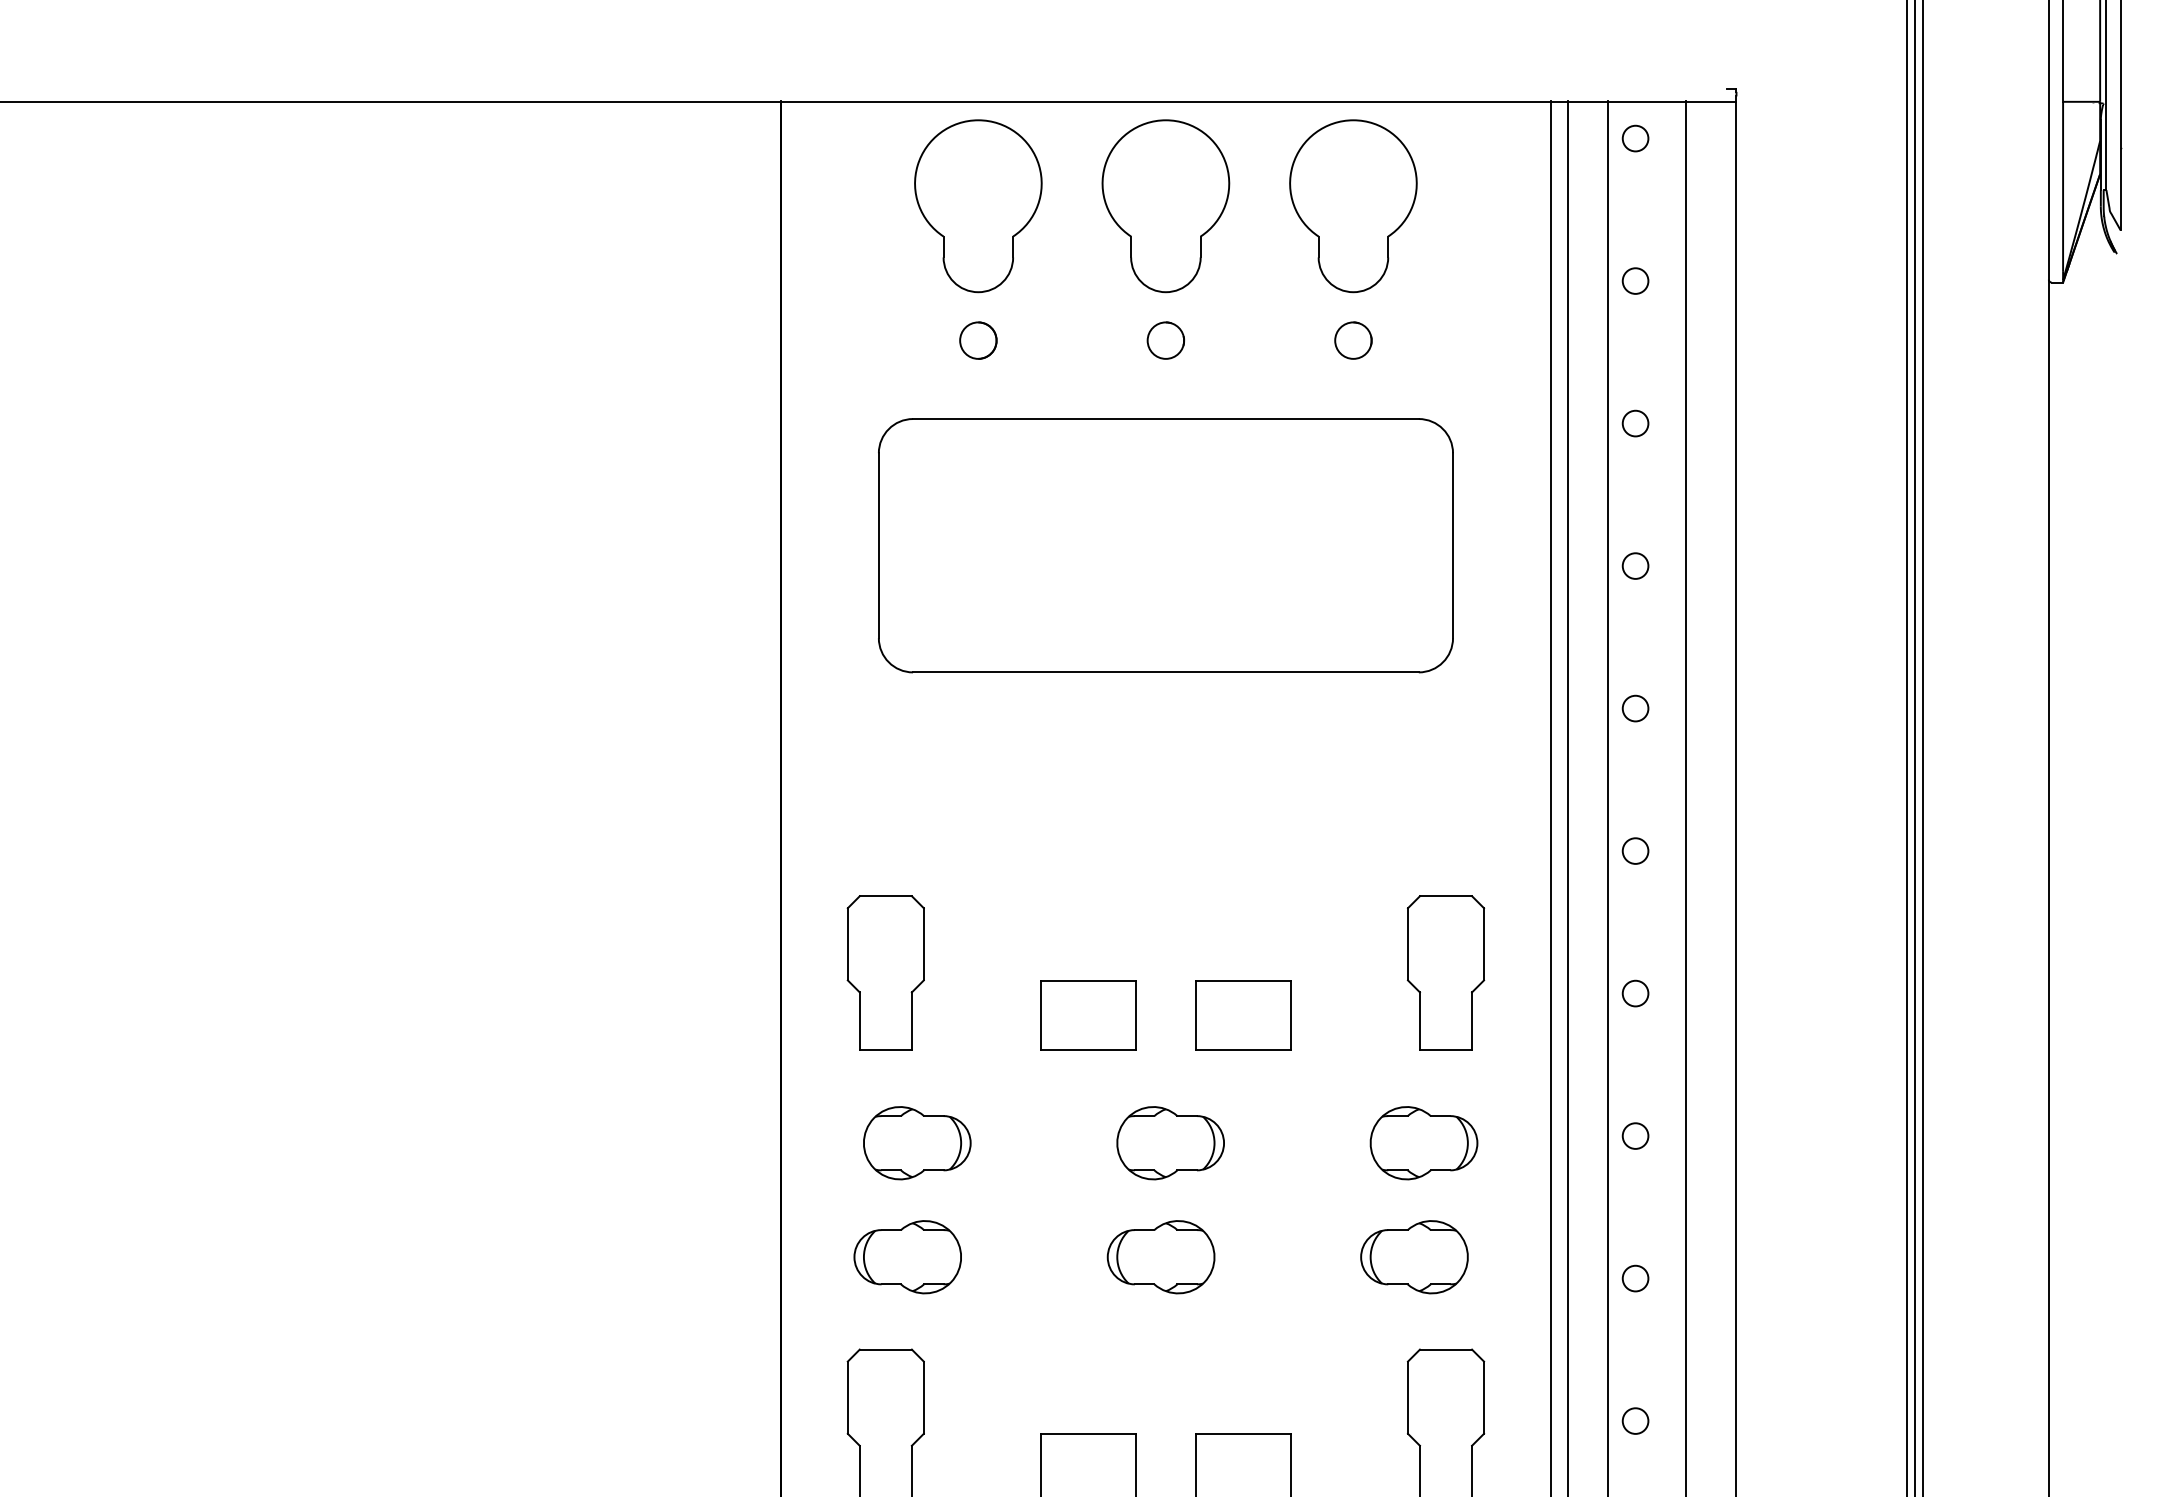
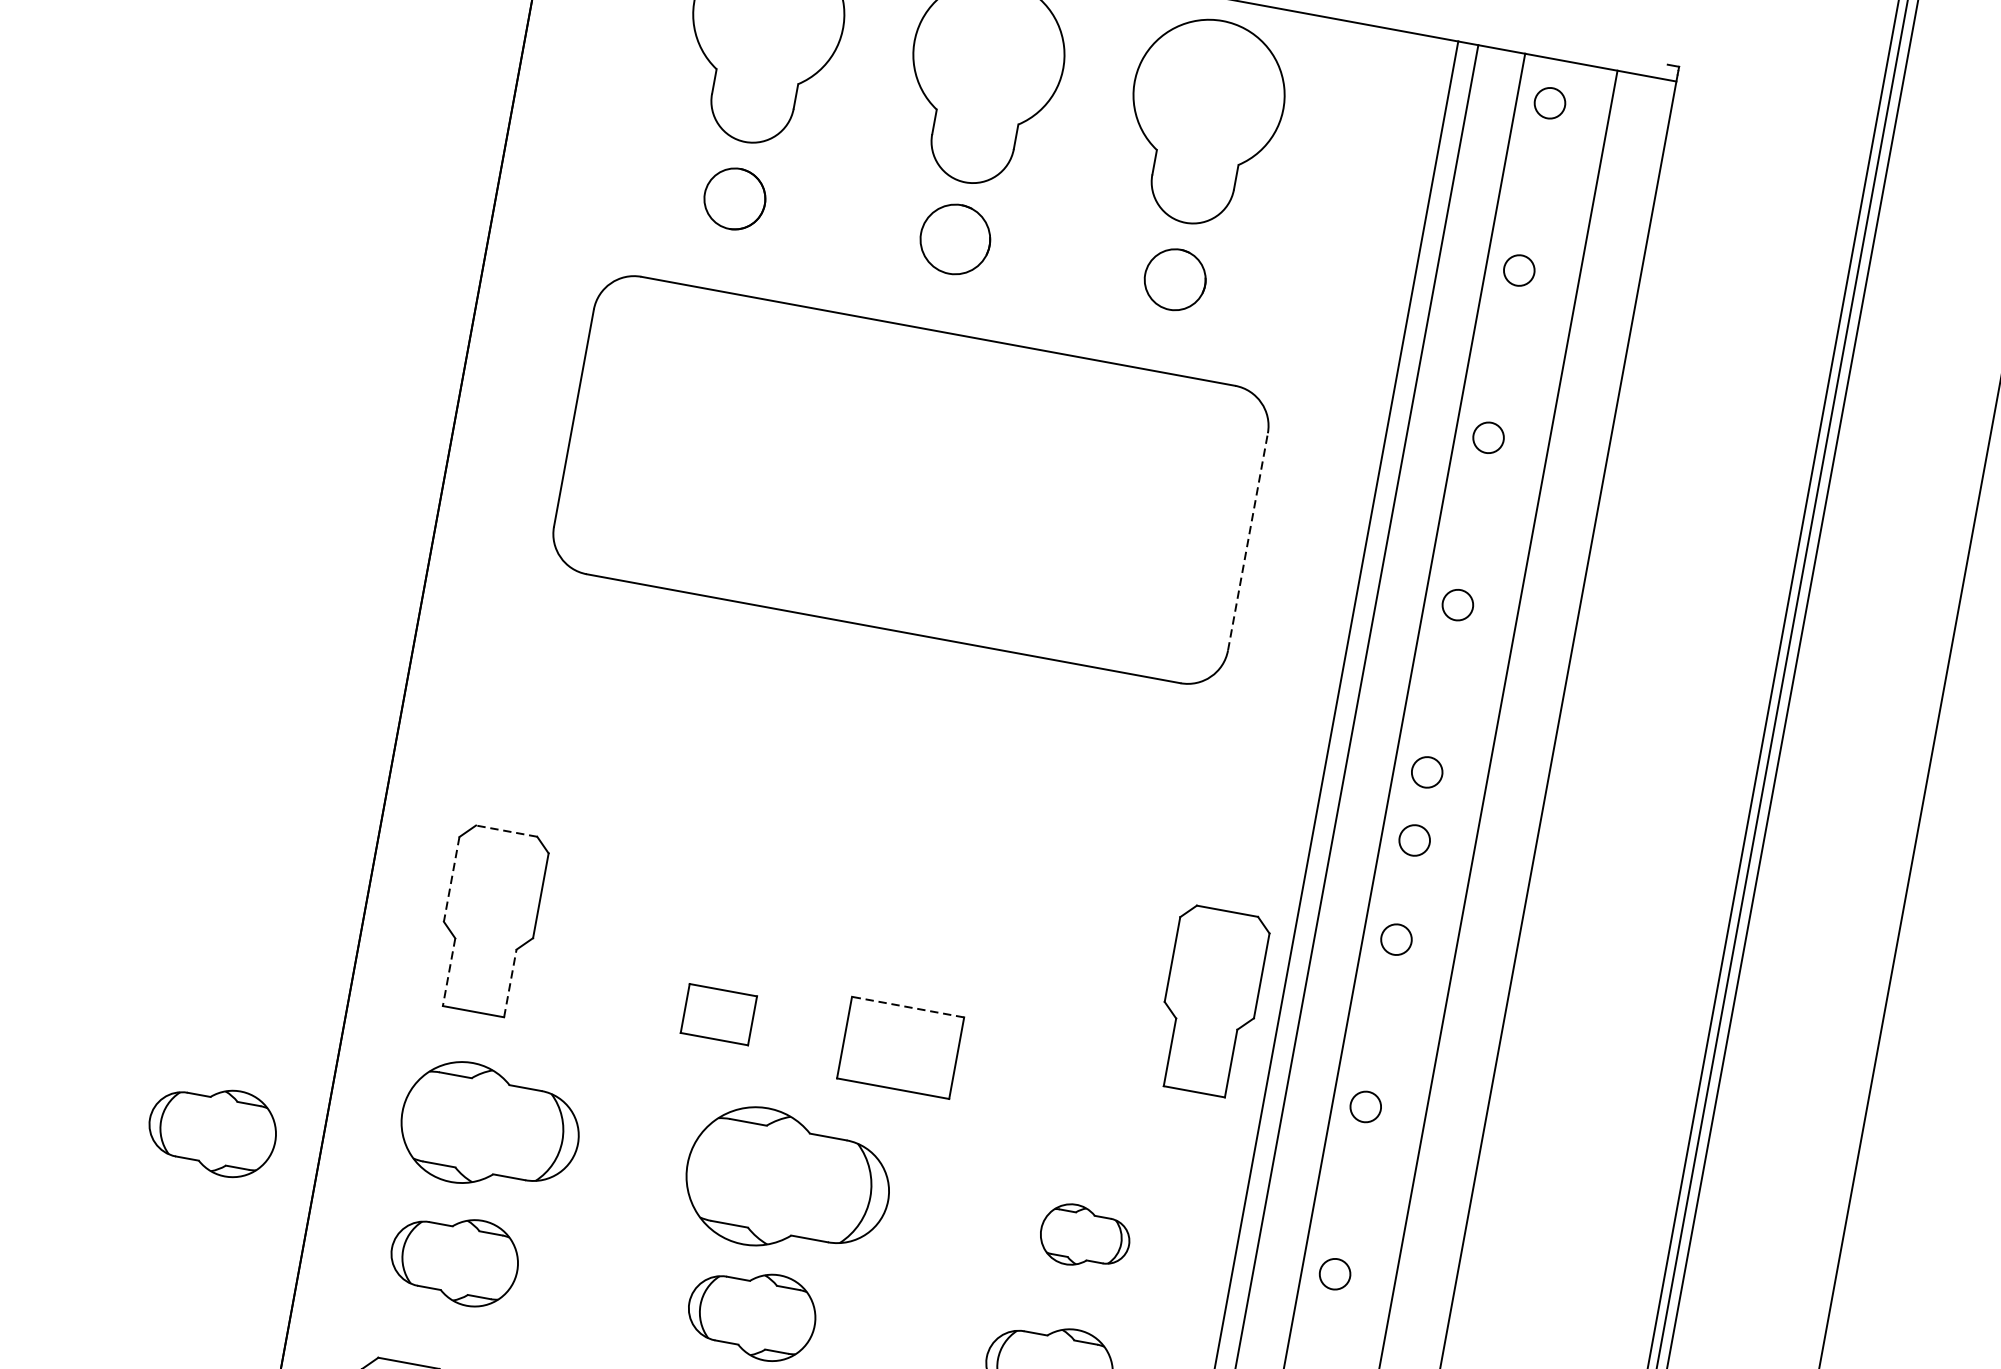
circle: (978, 340) -> (735, 198), size x1.4
circle: (1165, 340) -> (954, 239), size x1.6
circle: (1353, 340) -> (1175, 279), size x1.4
line: (1453, 545) -> (1248, 541), solid -> dashed
circle: (1635, 766) -> (1414, 840), added
line: (885, 896) -> (506, 831), solid -> dashed
line: (847, 944) -> (451, 879), solid -> dashed
part: (1445, 972) -> (1210, 1000), moved
line: (1243, 980) -> (908, 1007), solid -> dashed
part: (1088, 1015) -> (718, 1014), size x0.6
line: (859, 1021) -> (448, 972), solid -> dashed
line: (911, 1021) -> (509, 983), solid -> dashed
part: (917, 1143) -> (490, 1128), size x1.4
part: (1170, 1143) -> (787, 1182), size x1.6
part: (1423, 1143) -> (1084, 1237), size x0.7
part: (688, 1187) -> (212, 1130), added

